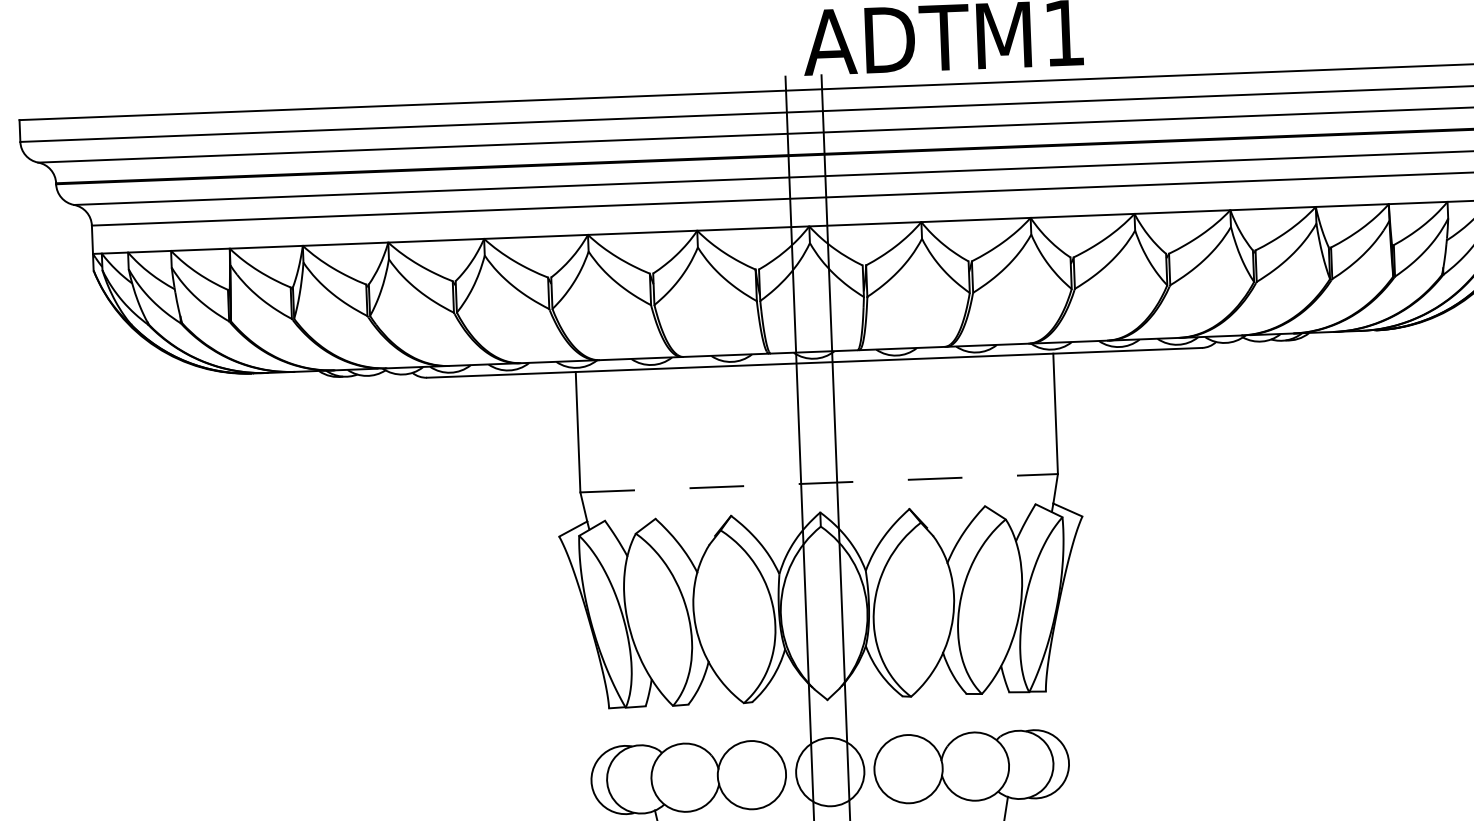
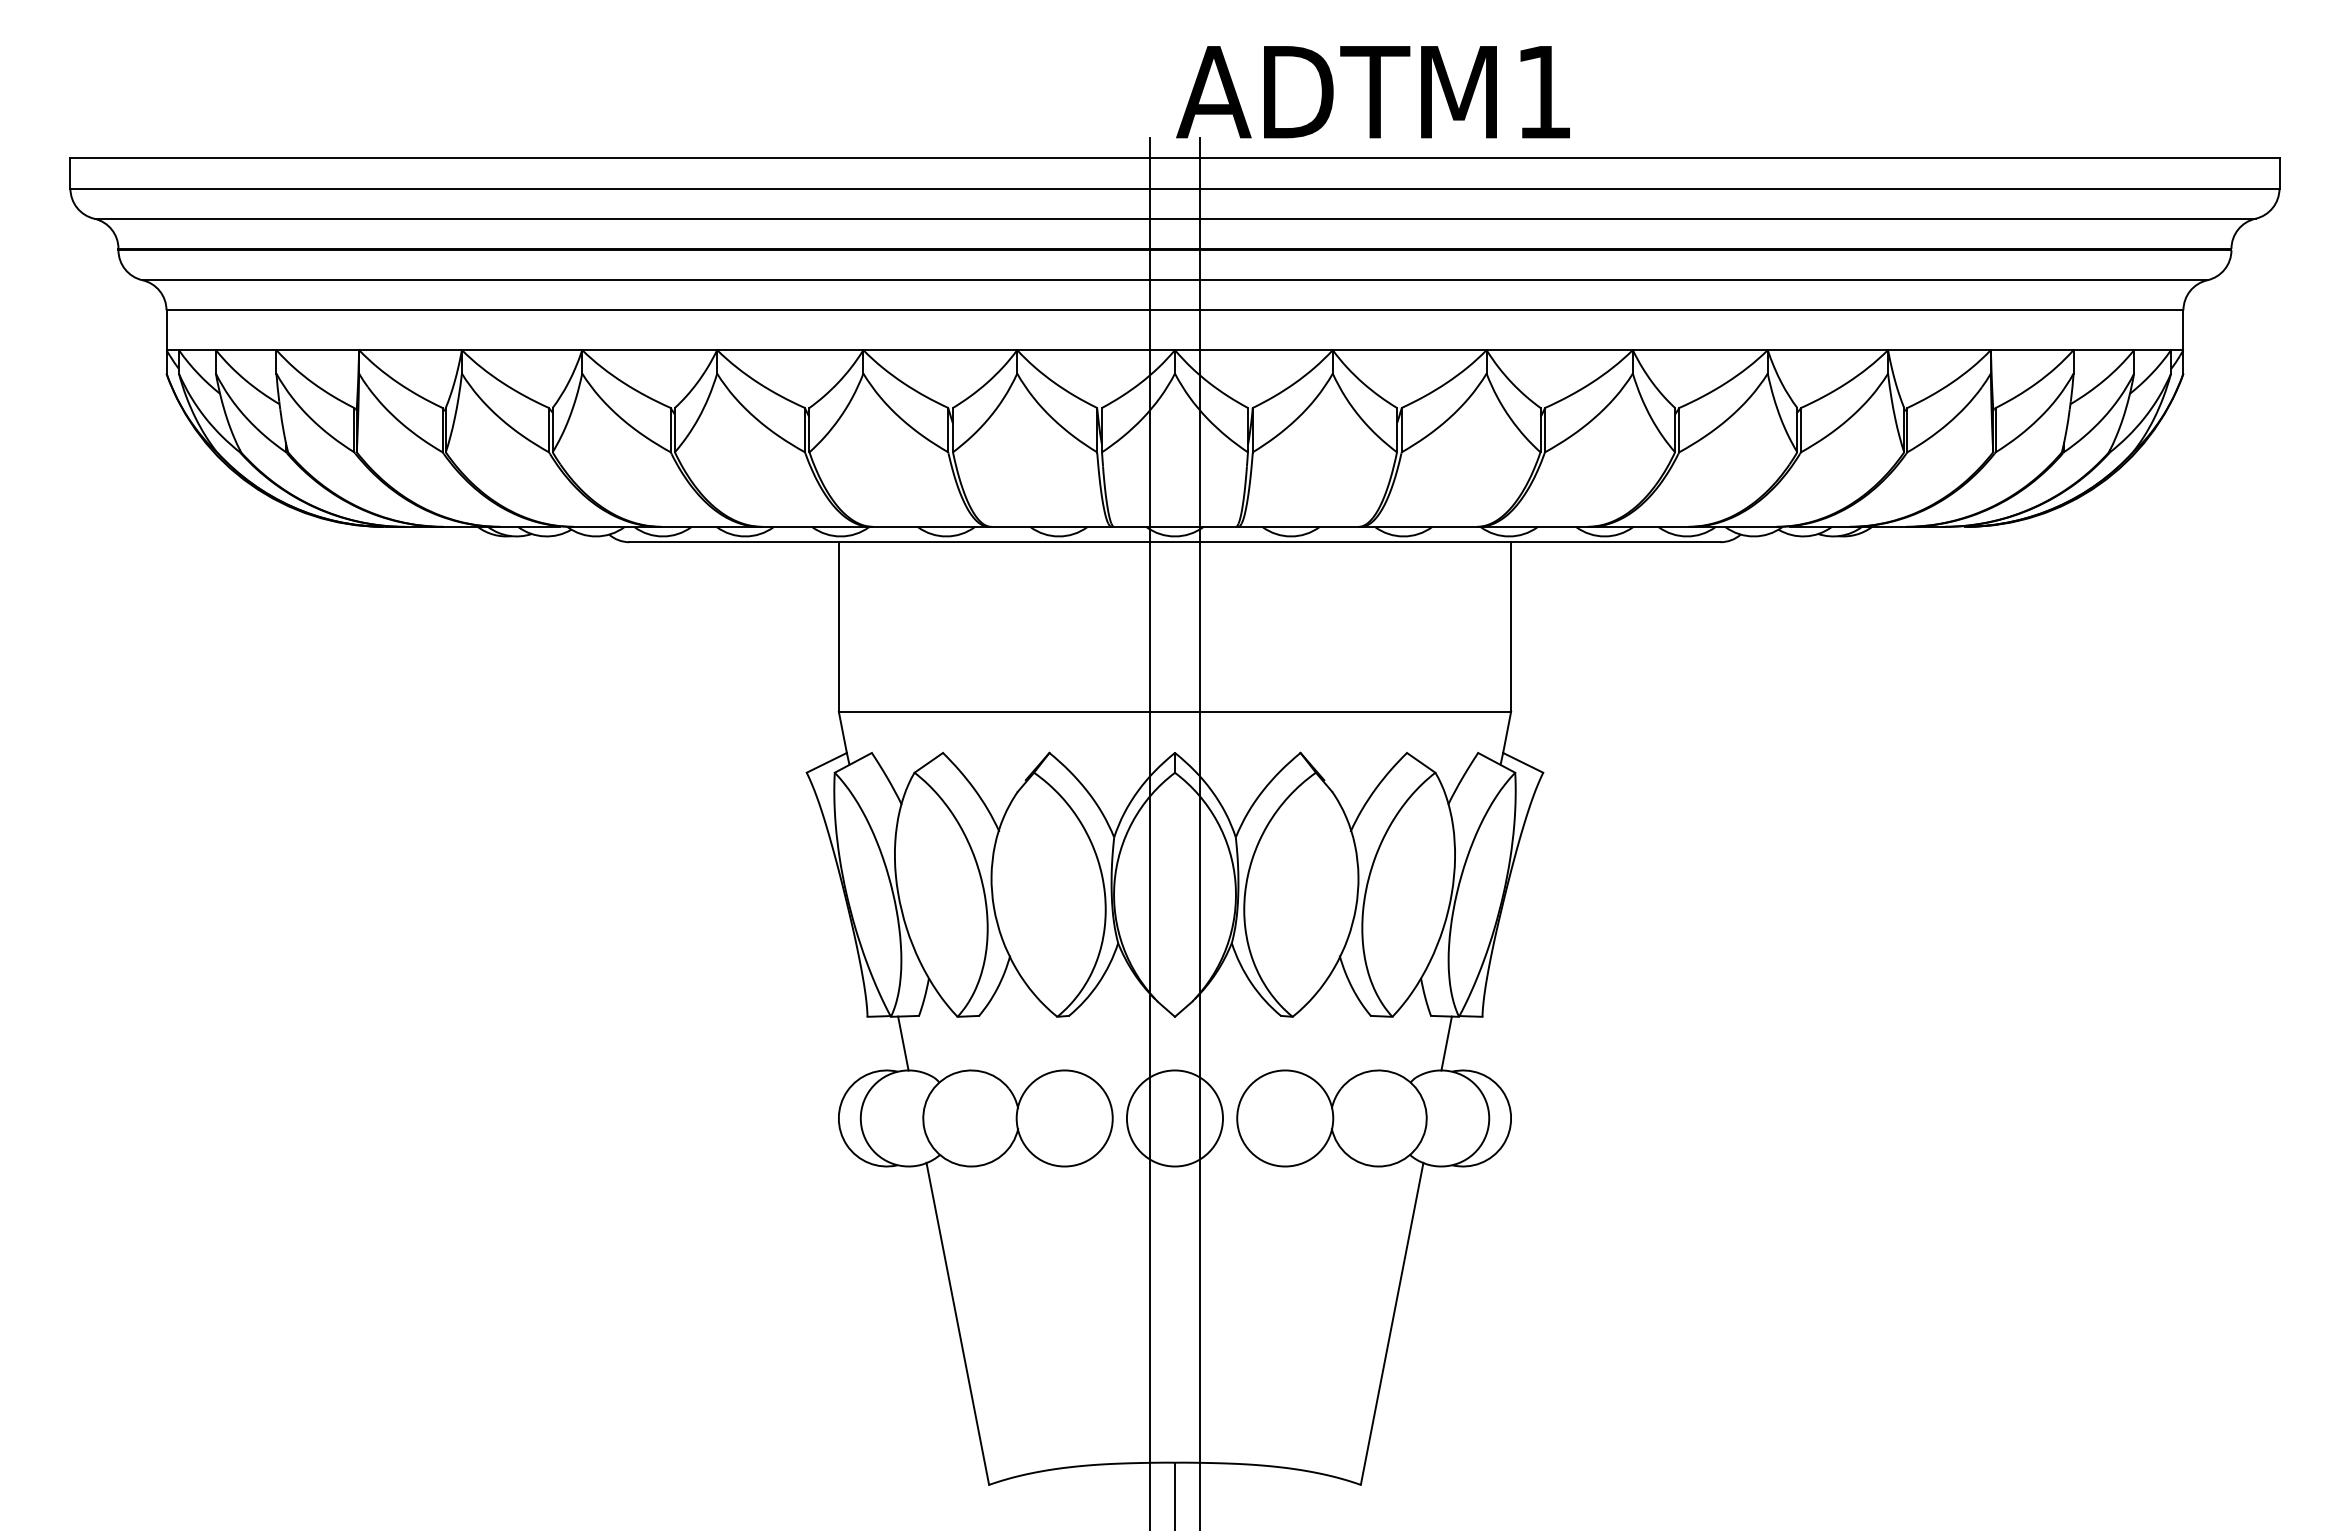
line: (819, 483) -> (1175, 711), dashed -> solid
line: (1021, 711) -> (1446, 1043), added
line: (635, 726) -> (903, 1043), added

